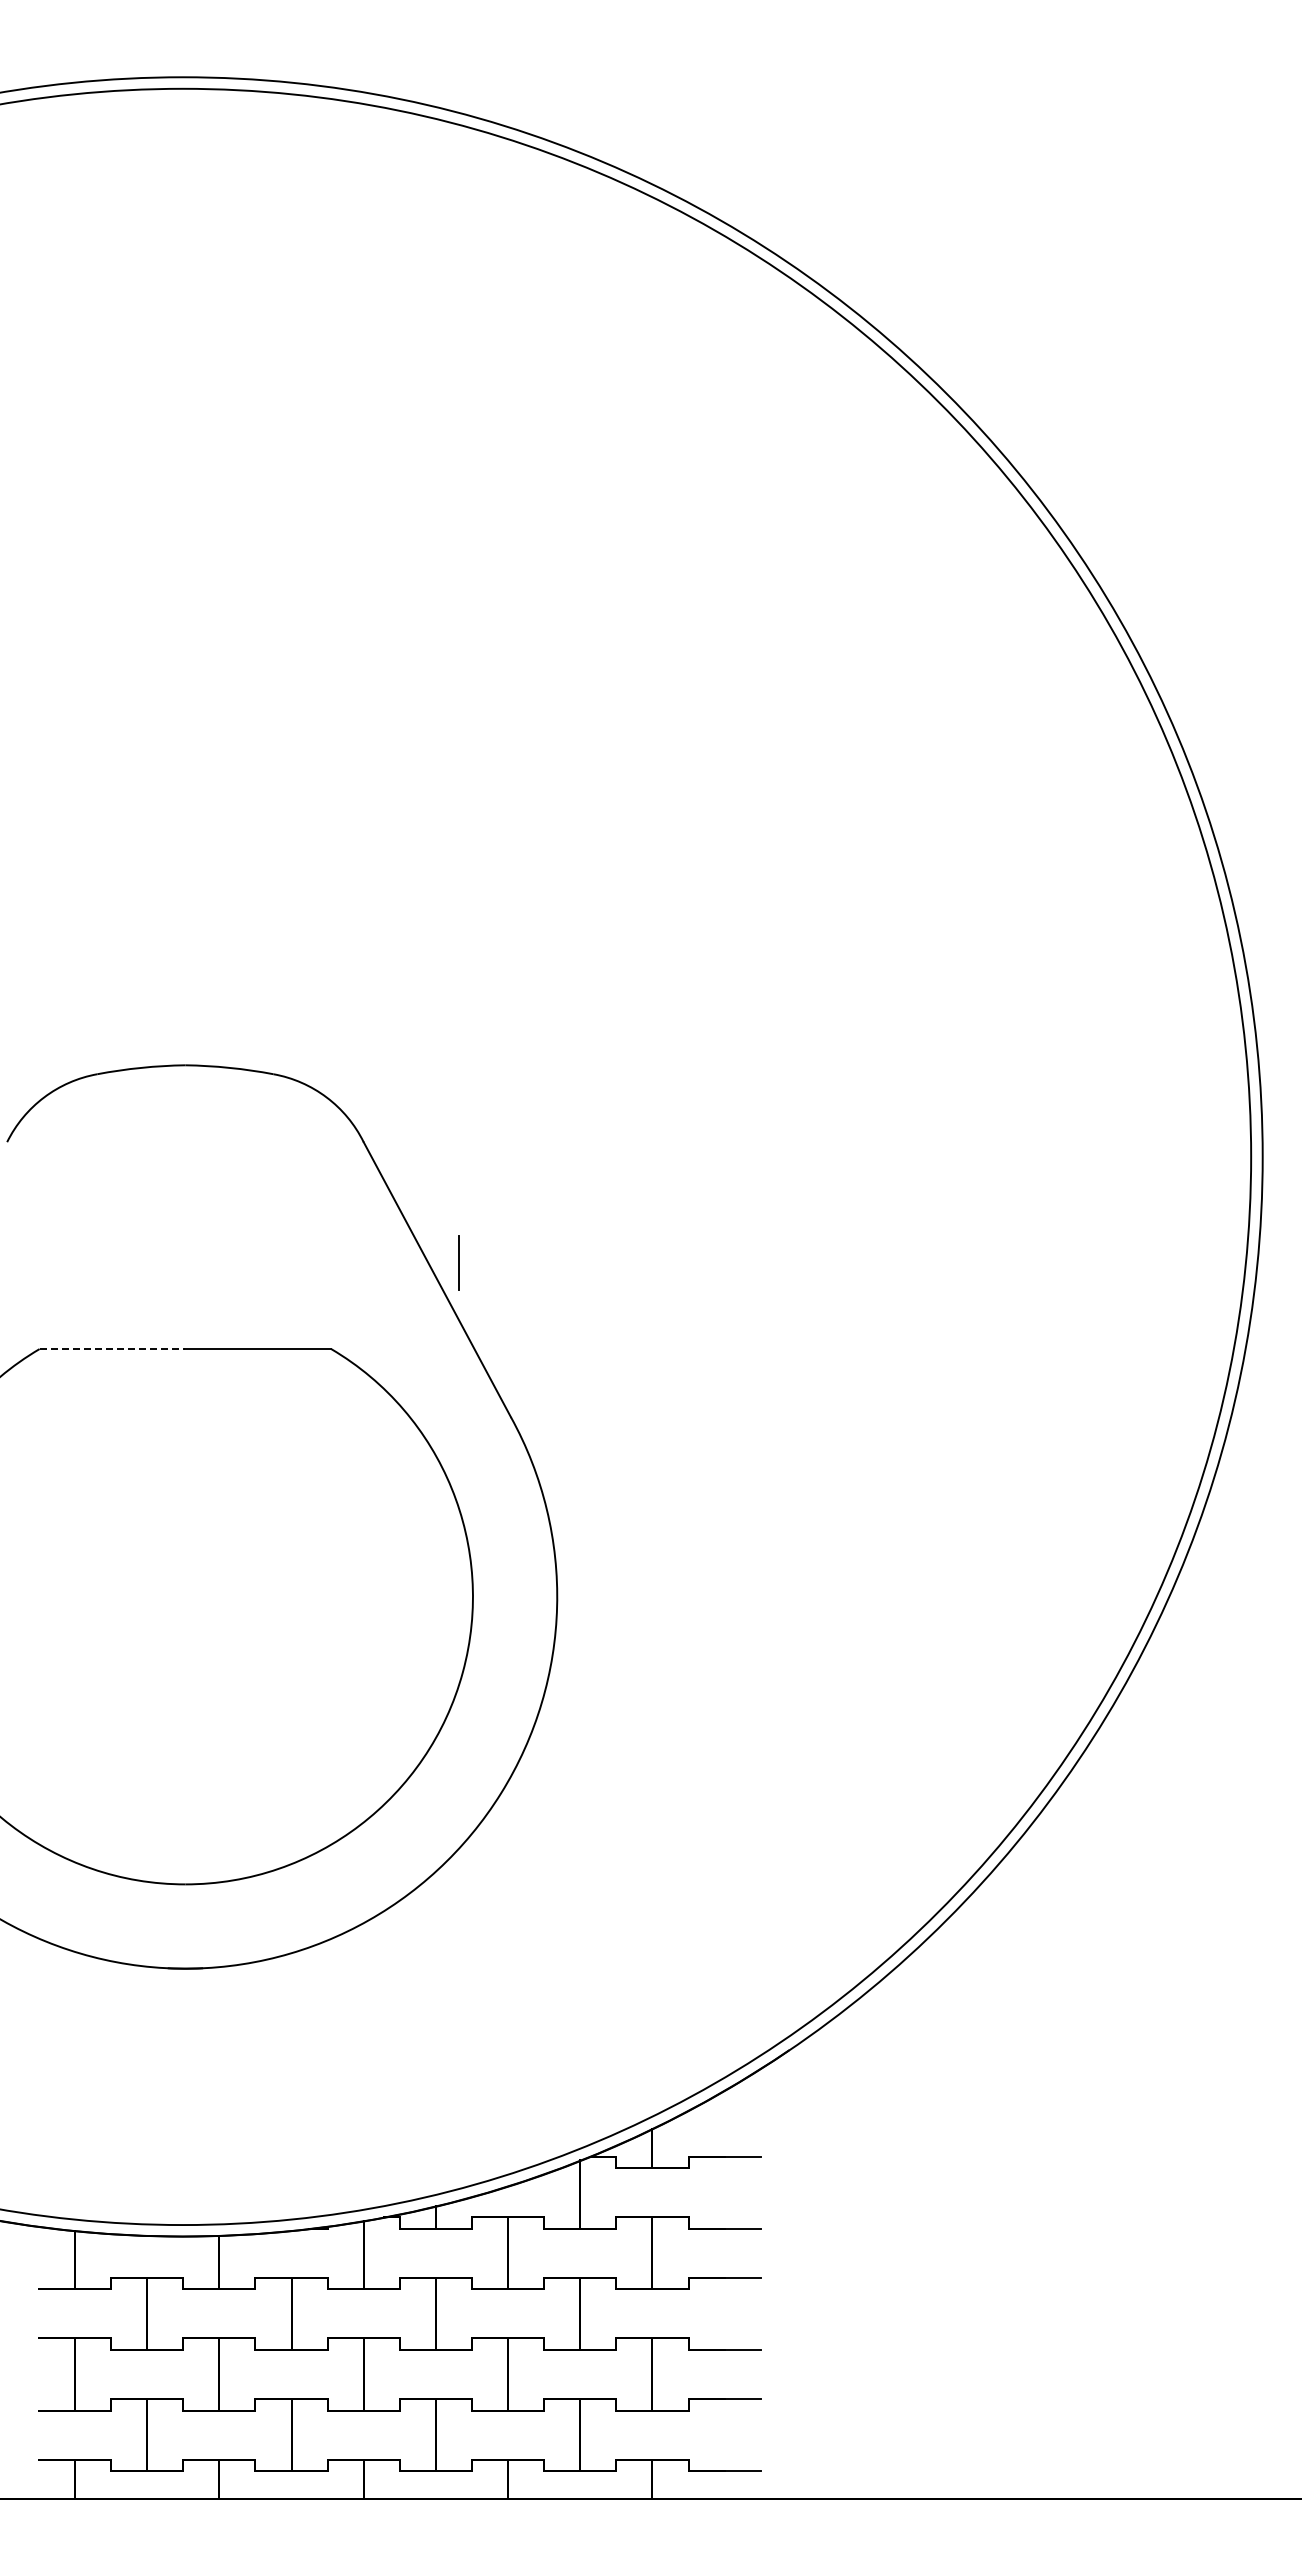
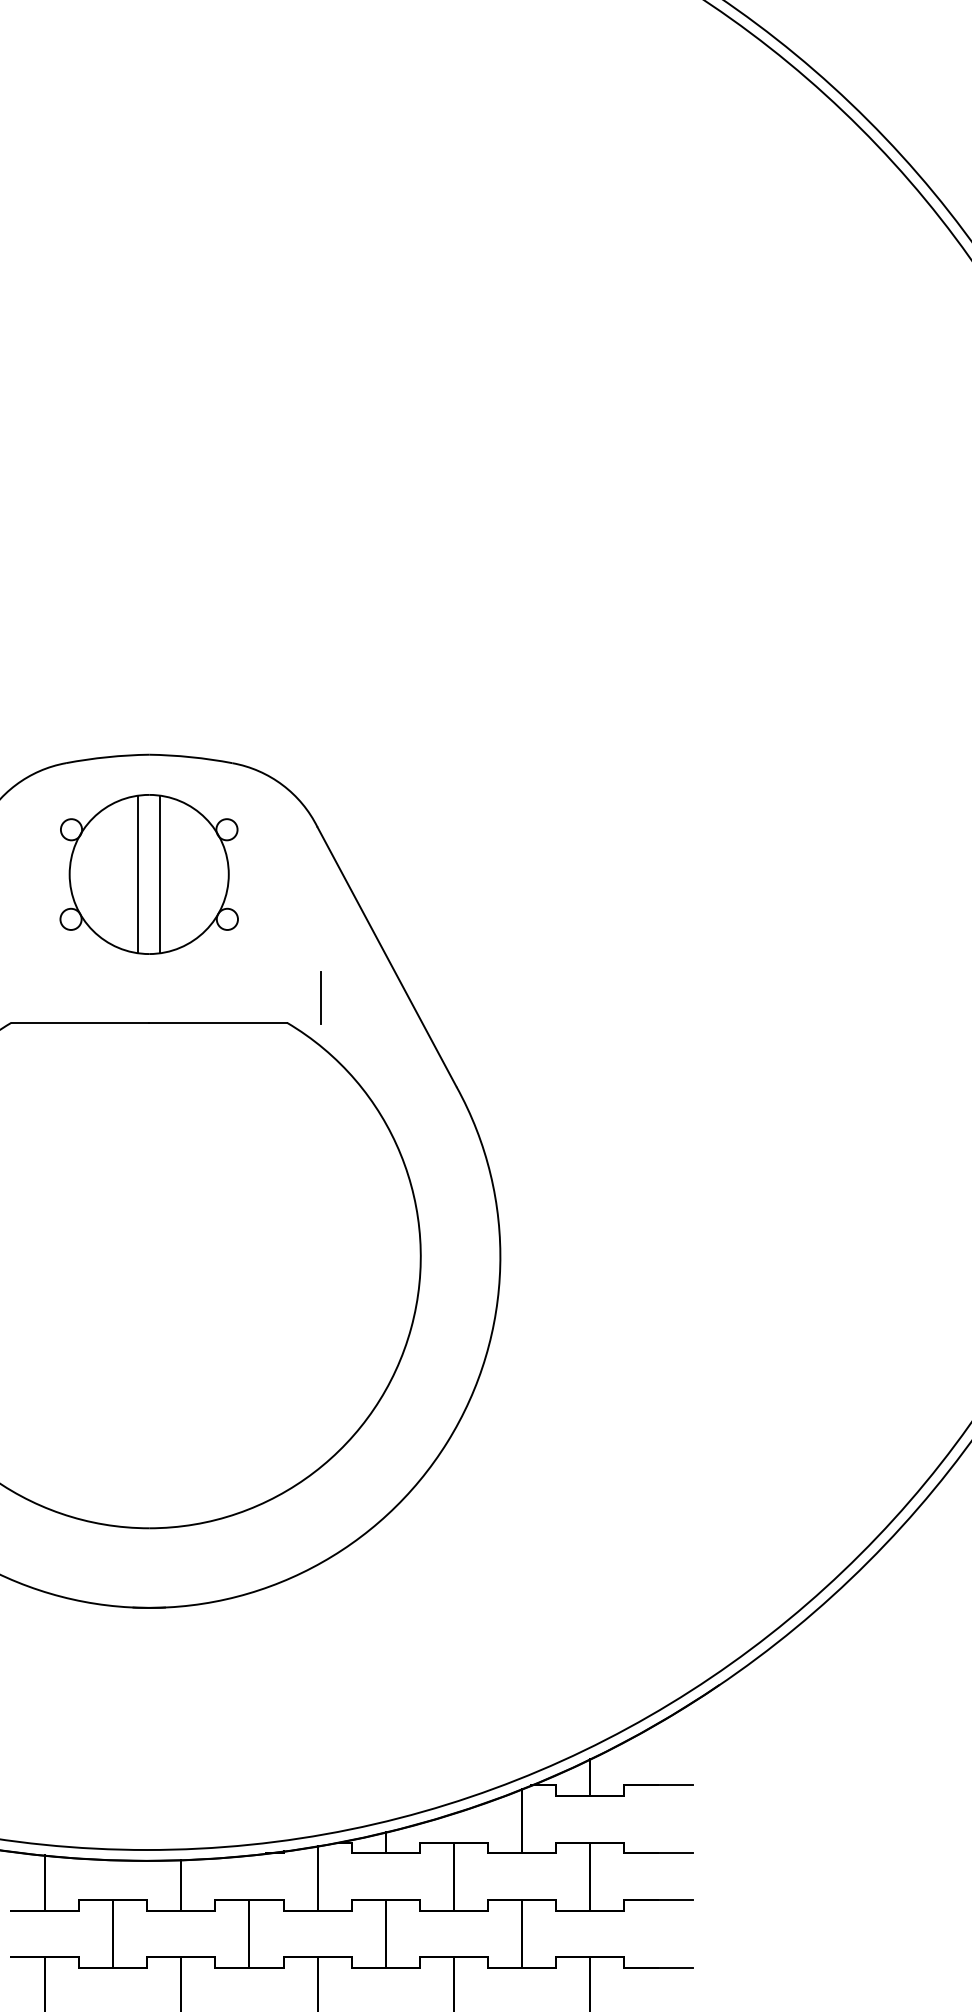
part: (185, 1192) -> (149, 874), added
line: (458, 1262) -> (320, 997), moved
line: (112, 1349) -> (80, 1023), dashed -> solid

